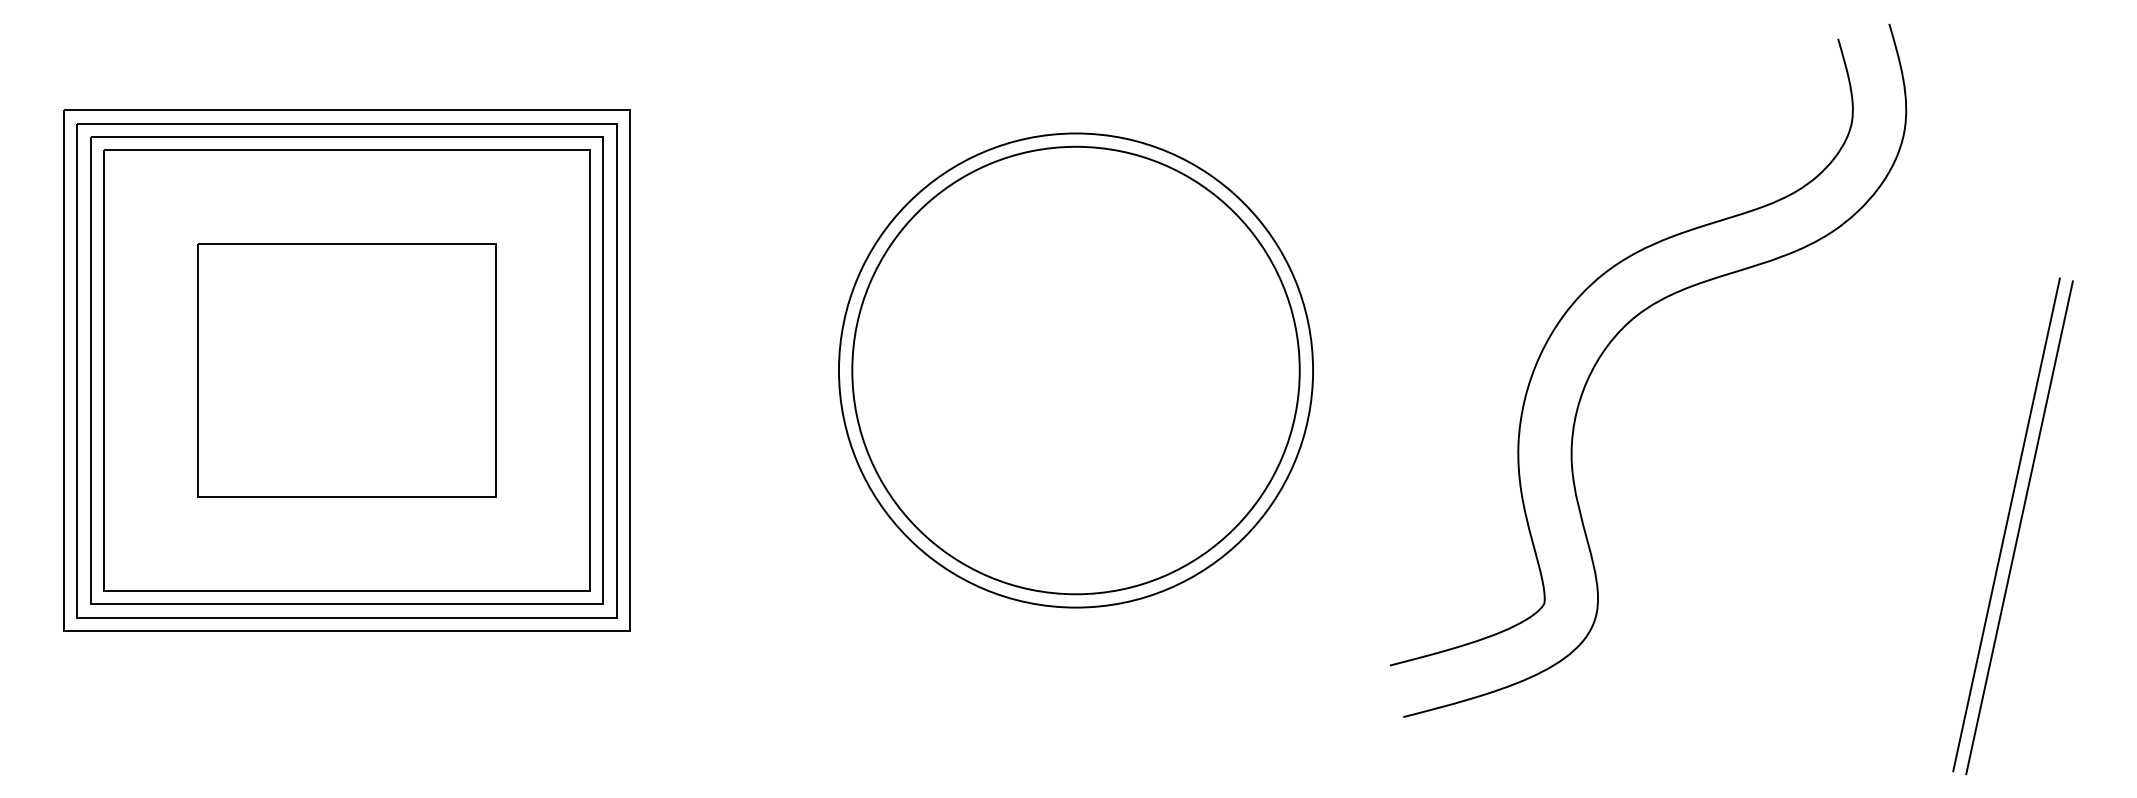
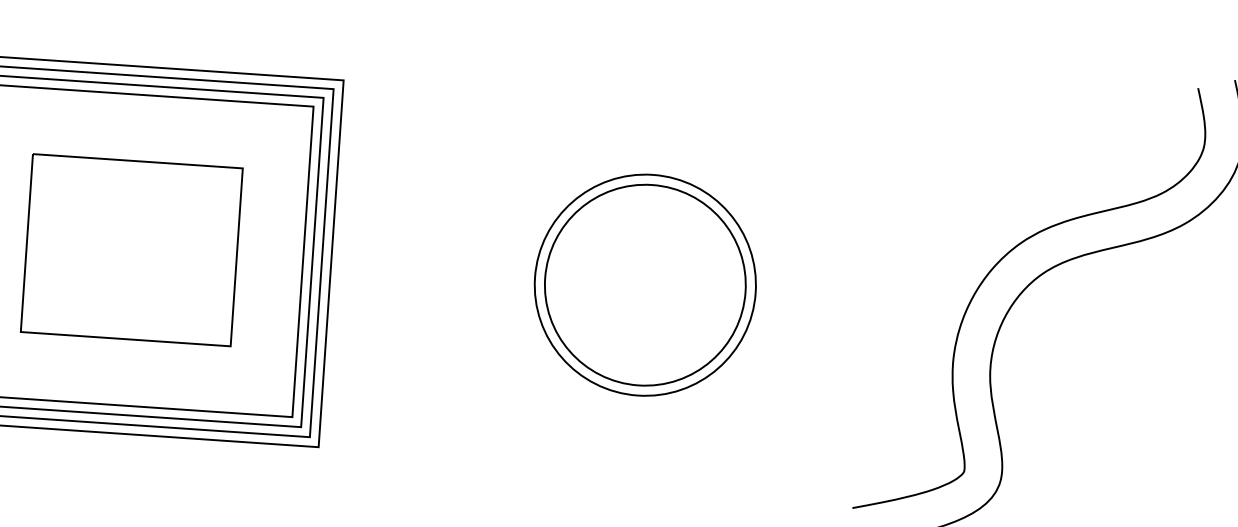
circle: (1075, 370) -> (644, 285), size x0.6
circle: (1075, 370) -> (644, 285), size x0.7

